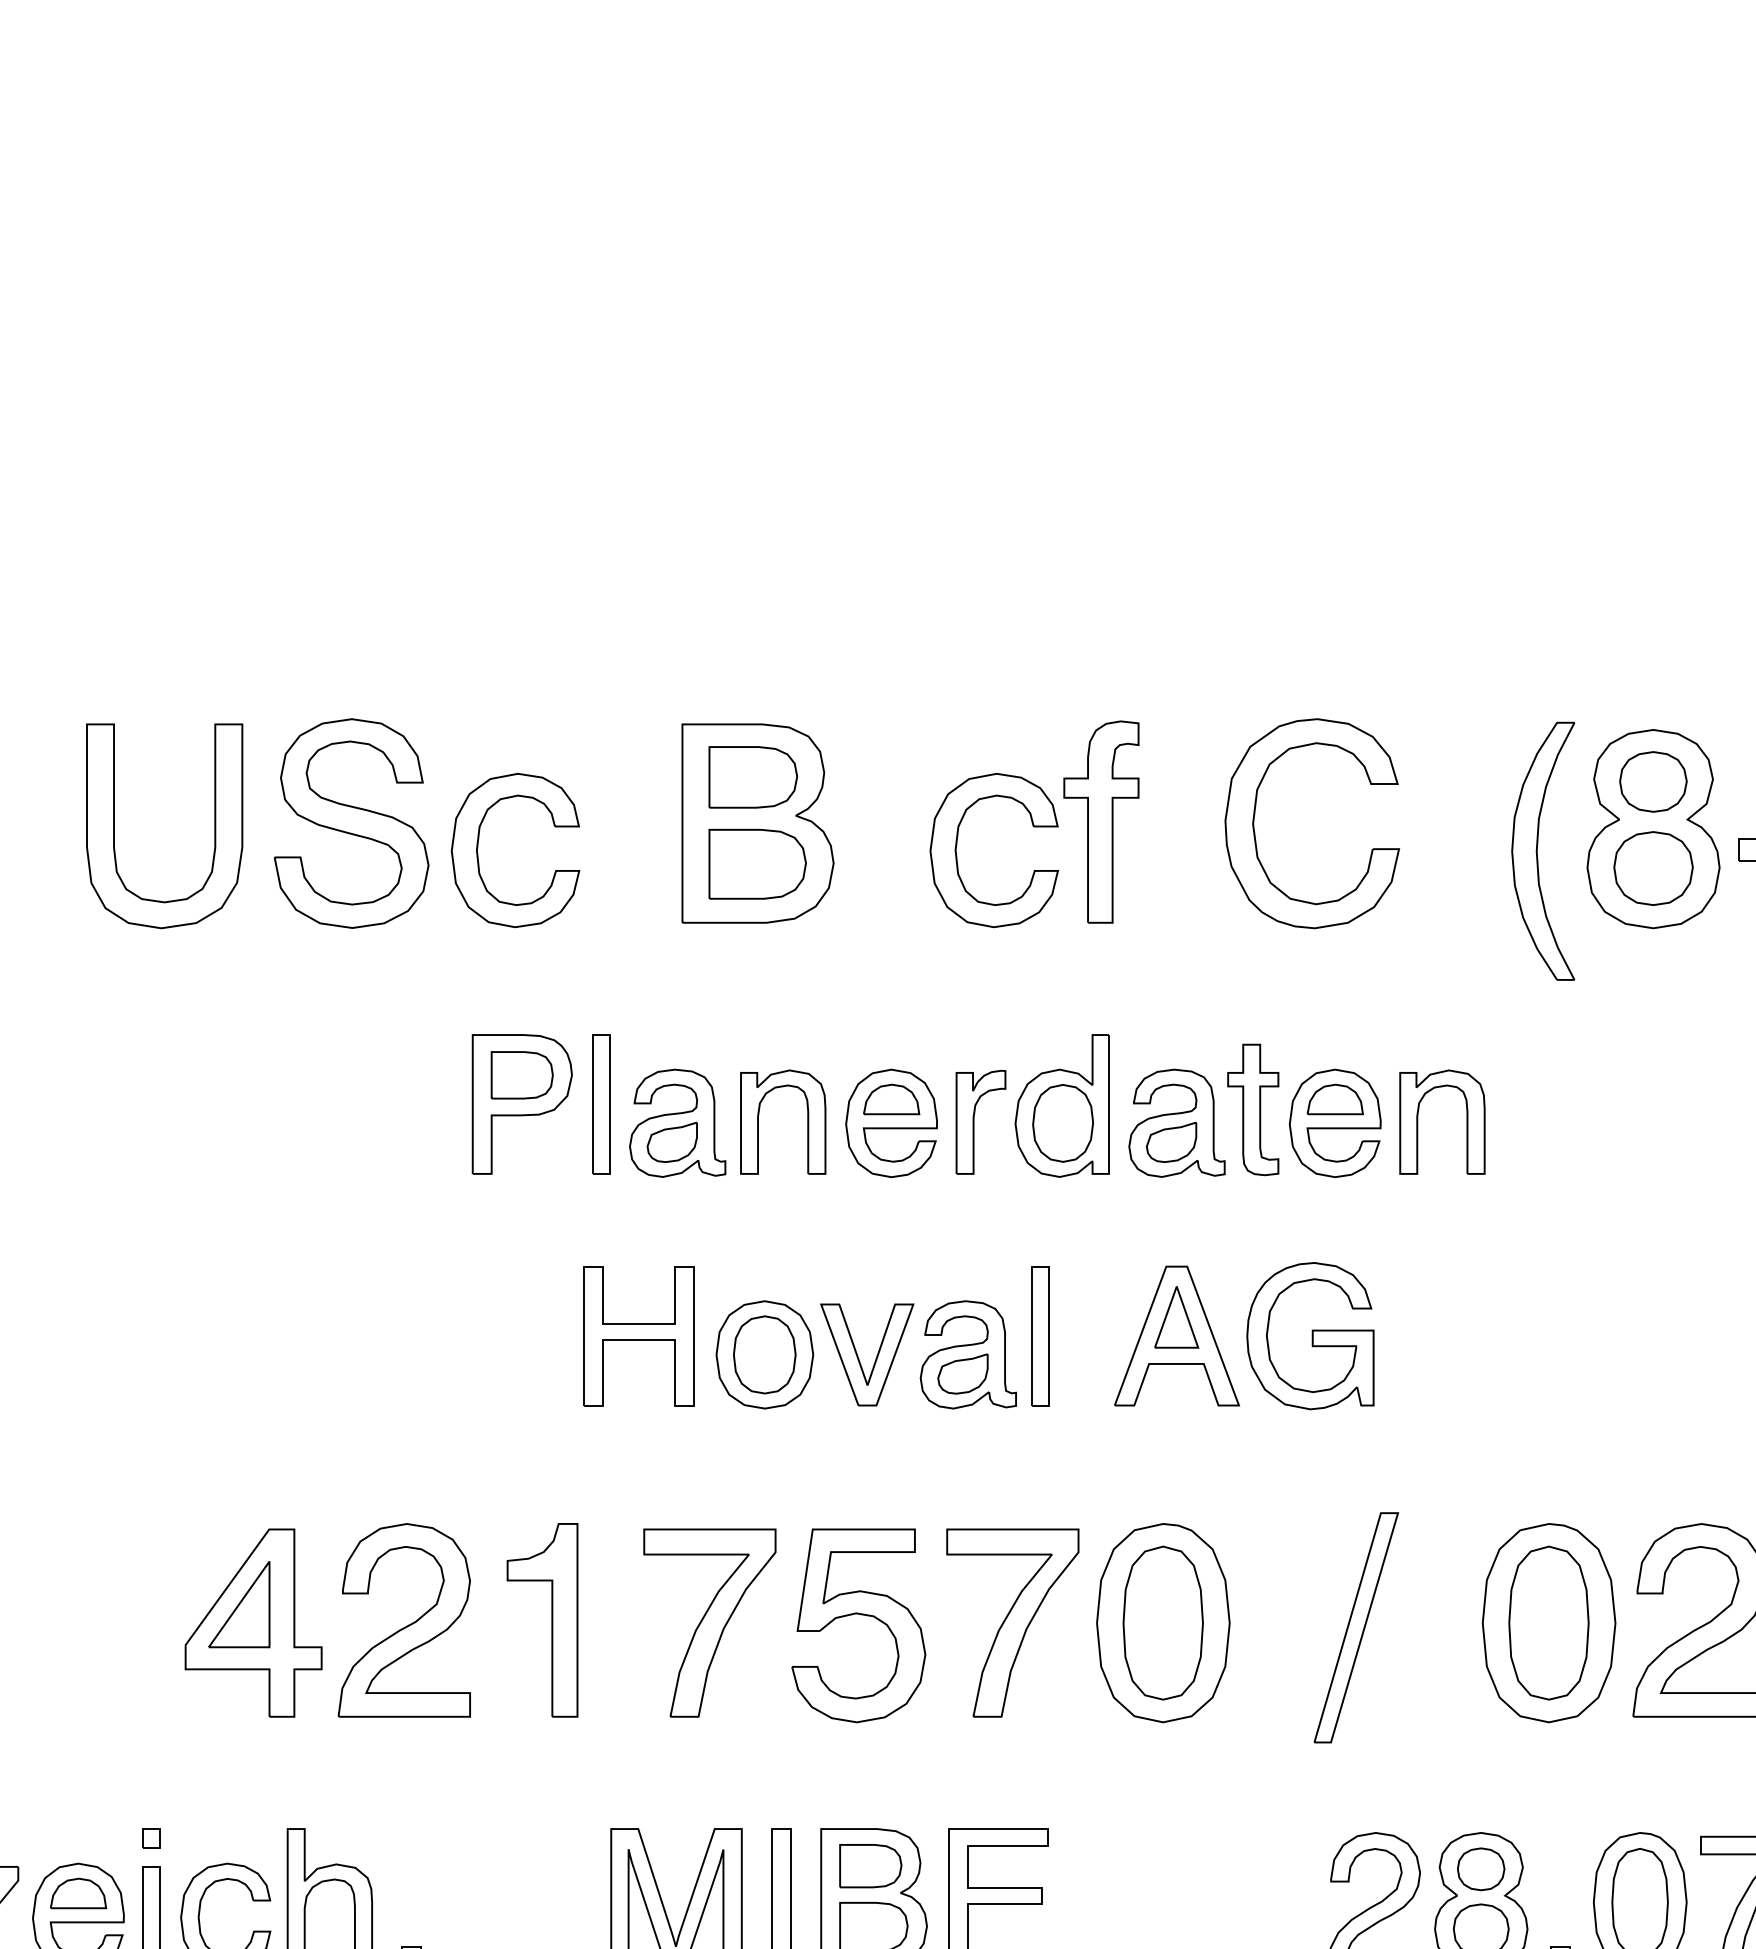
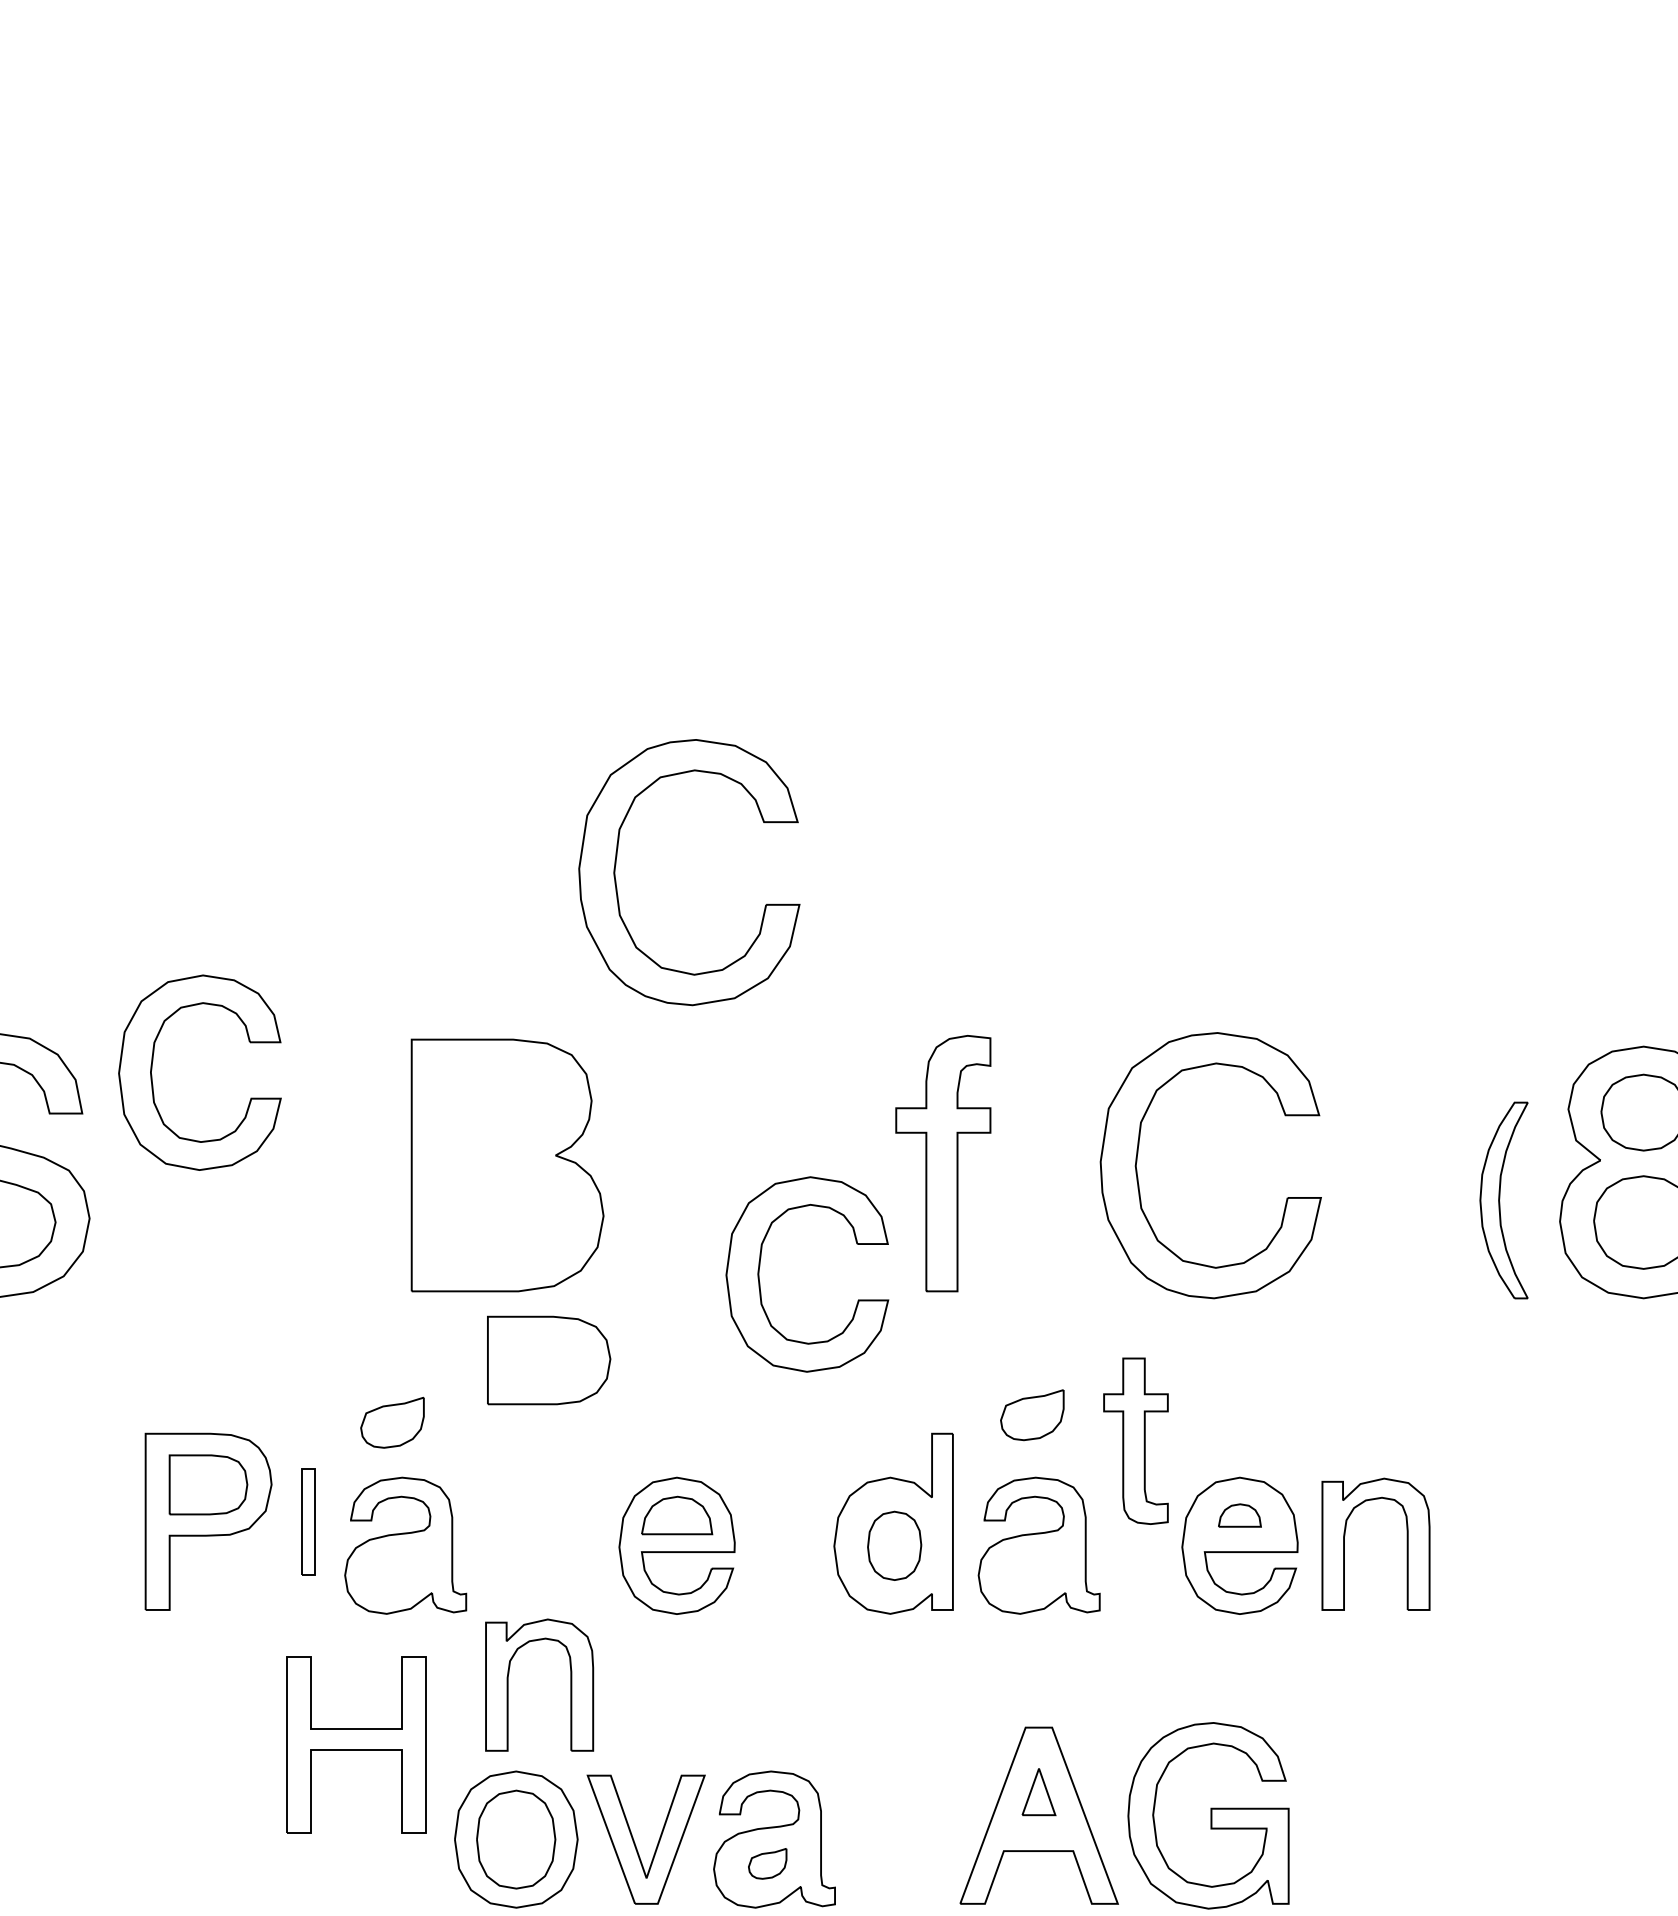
part: (844, 583) -> (617, 860), added
part: (753, 777) -> (501, 1107), removed
part: (957, 845) -> (760, 1268), moved
part: (478, 847) -> (152, 1068), moved
part: (1543, 850) -> (1504, 1199), size x0.6
part: (757, 863) -> (548, 1359), moved
part: (1334, 1099) -> (1239, 1515), size x0.6
part: (601, 1104) -> (309, 1521), size x0.6
part: (1253, 1109) -> (1136, 1440), moved
part: (807, 1121) -> (570, 1684), moved
part: (980, 1121) -> (789, 1543), removed
part: (1062, 1123) -> (893, 1546), size x0.7
part: (671, 1141) -> (391, 1421), moved
part: (1171, 1141) -> (1032, 1414), moved
part: (1176, 1317) -> (1038, 1792), size x0.6
part: (638, 1336) -> (355, 1745), moved
part: (1040, 1336) -> (866, 1816), removed
part: (962, 1373) -> (767, 1863), size x0.6

